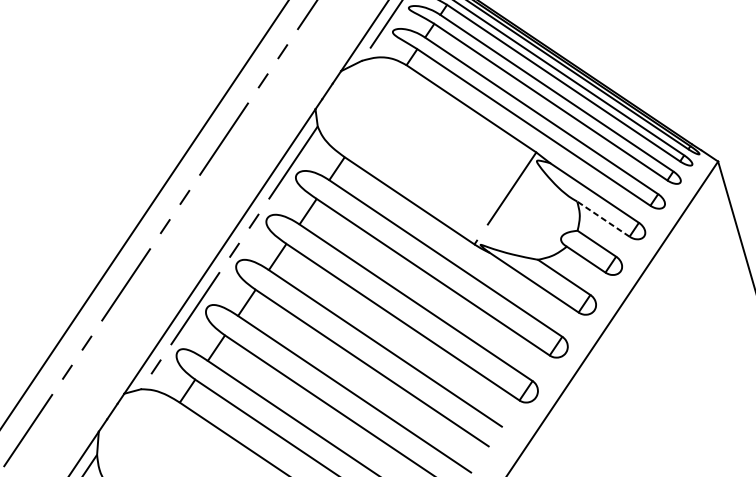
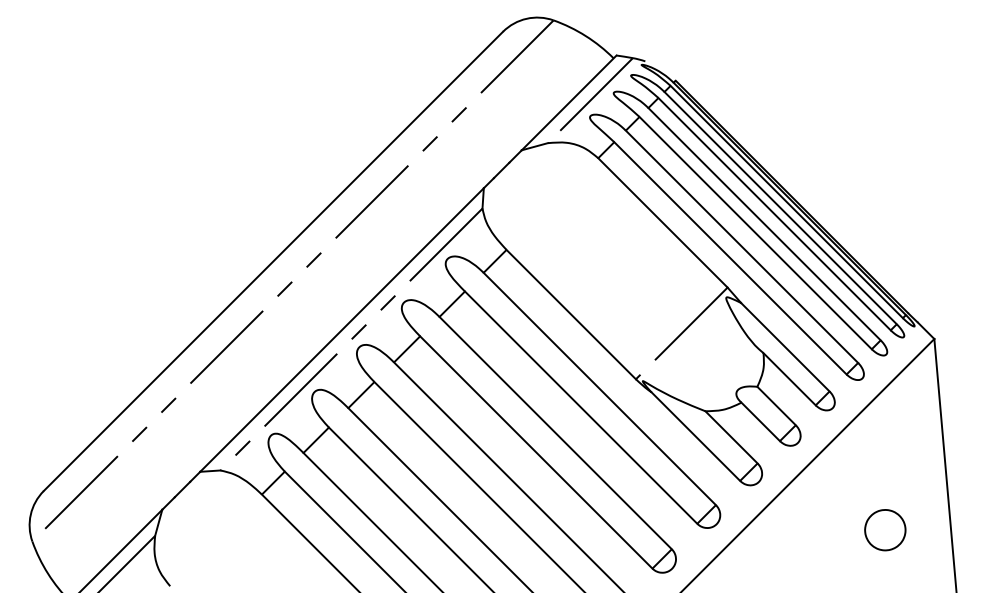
line: (603, 219) -> (789, 379), dashed -> solid
part: (708, 330) -> (885, 530), added

